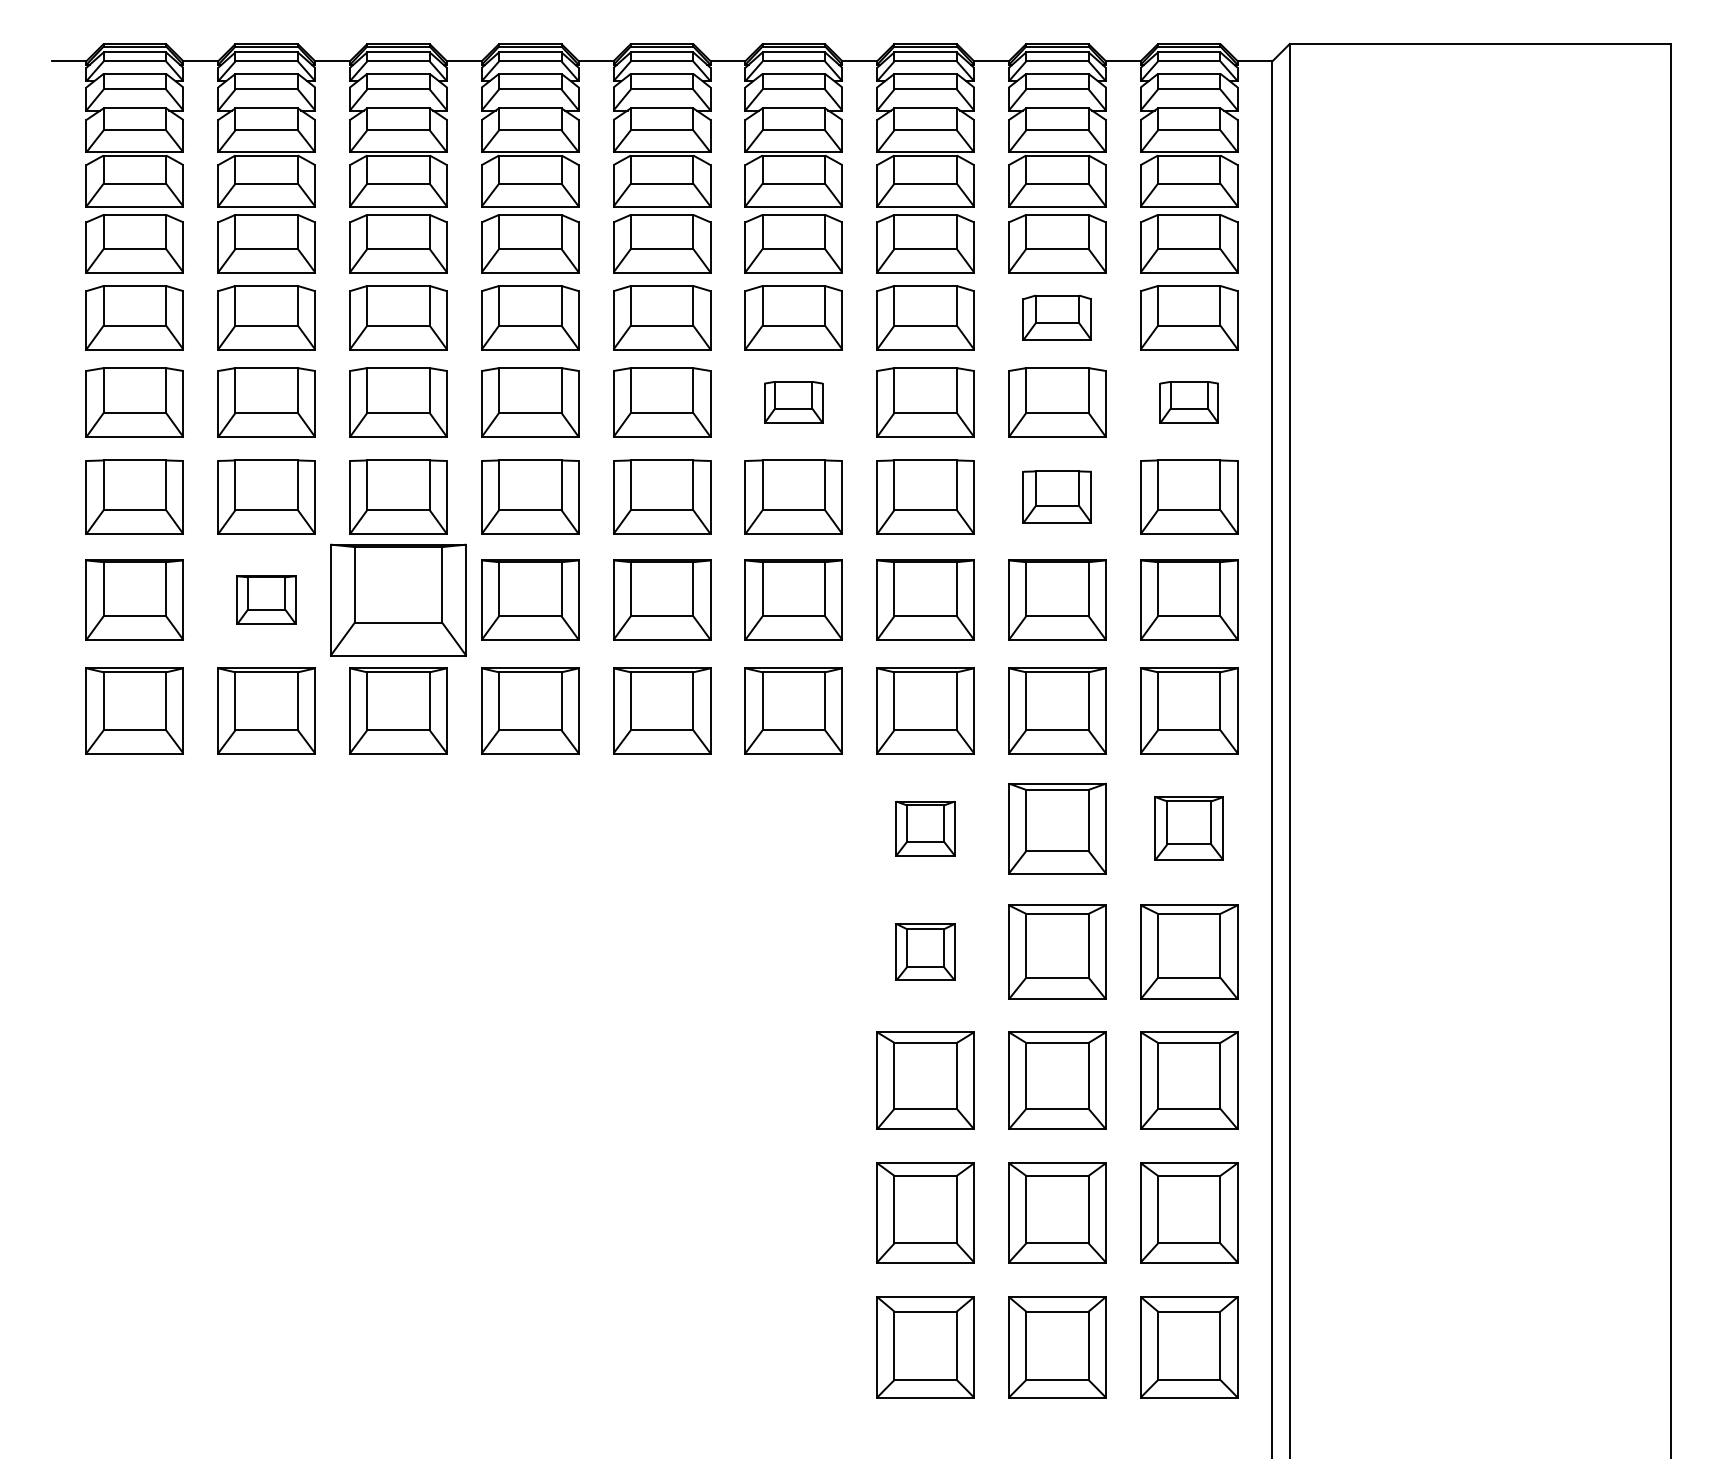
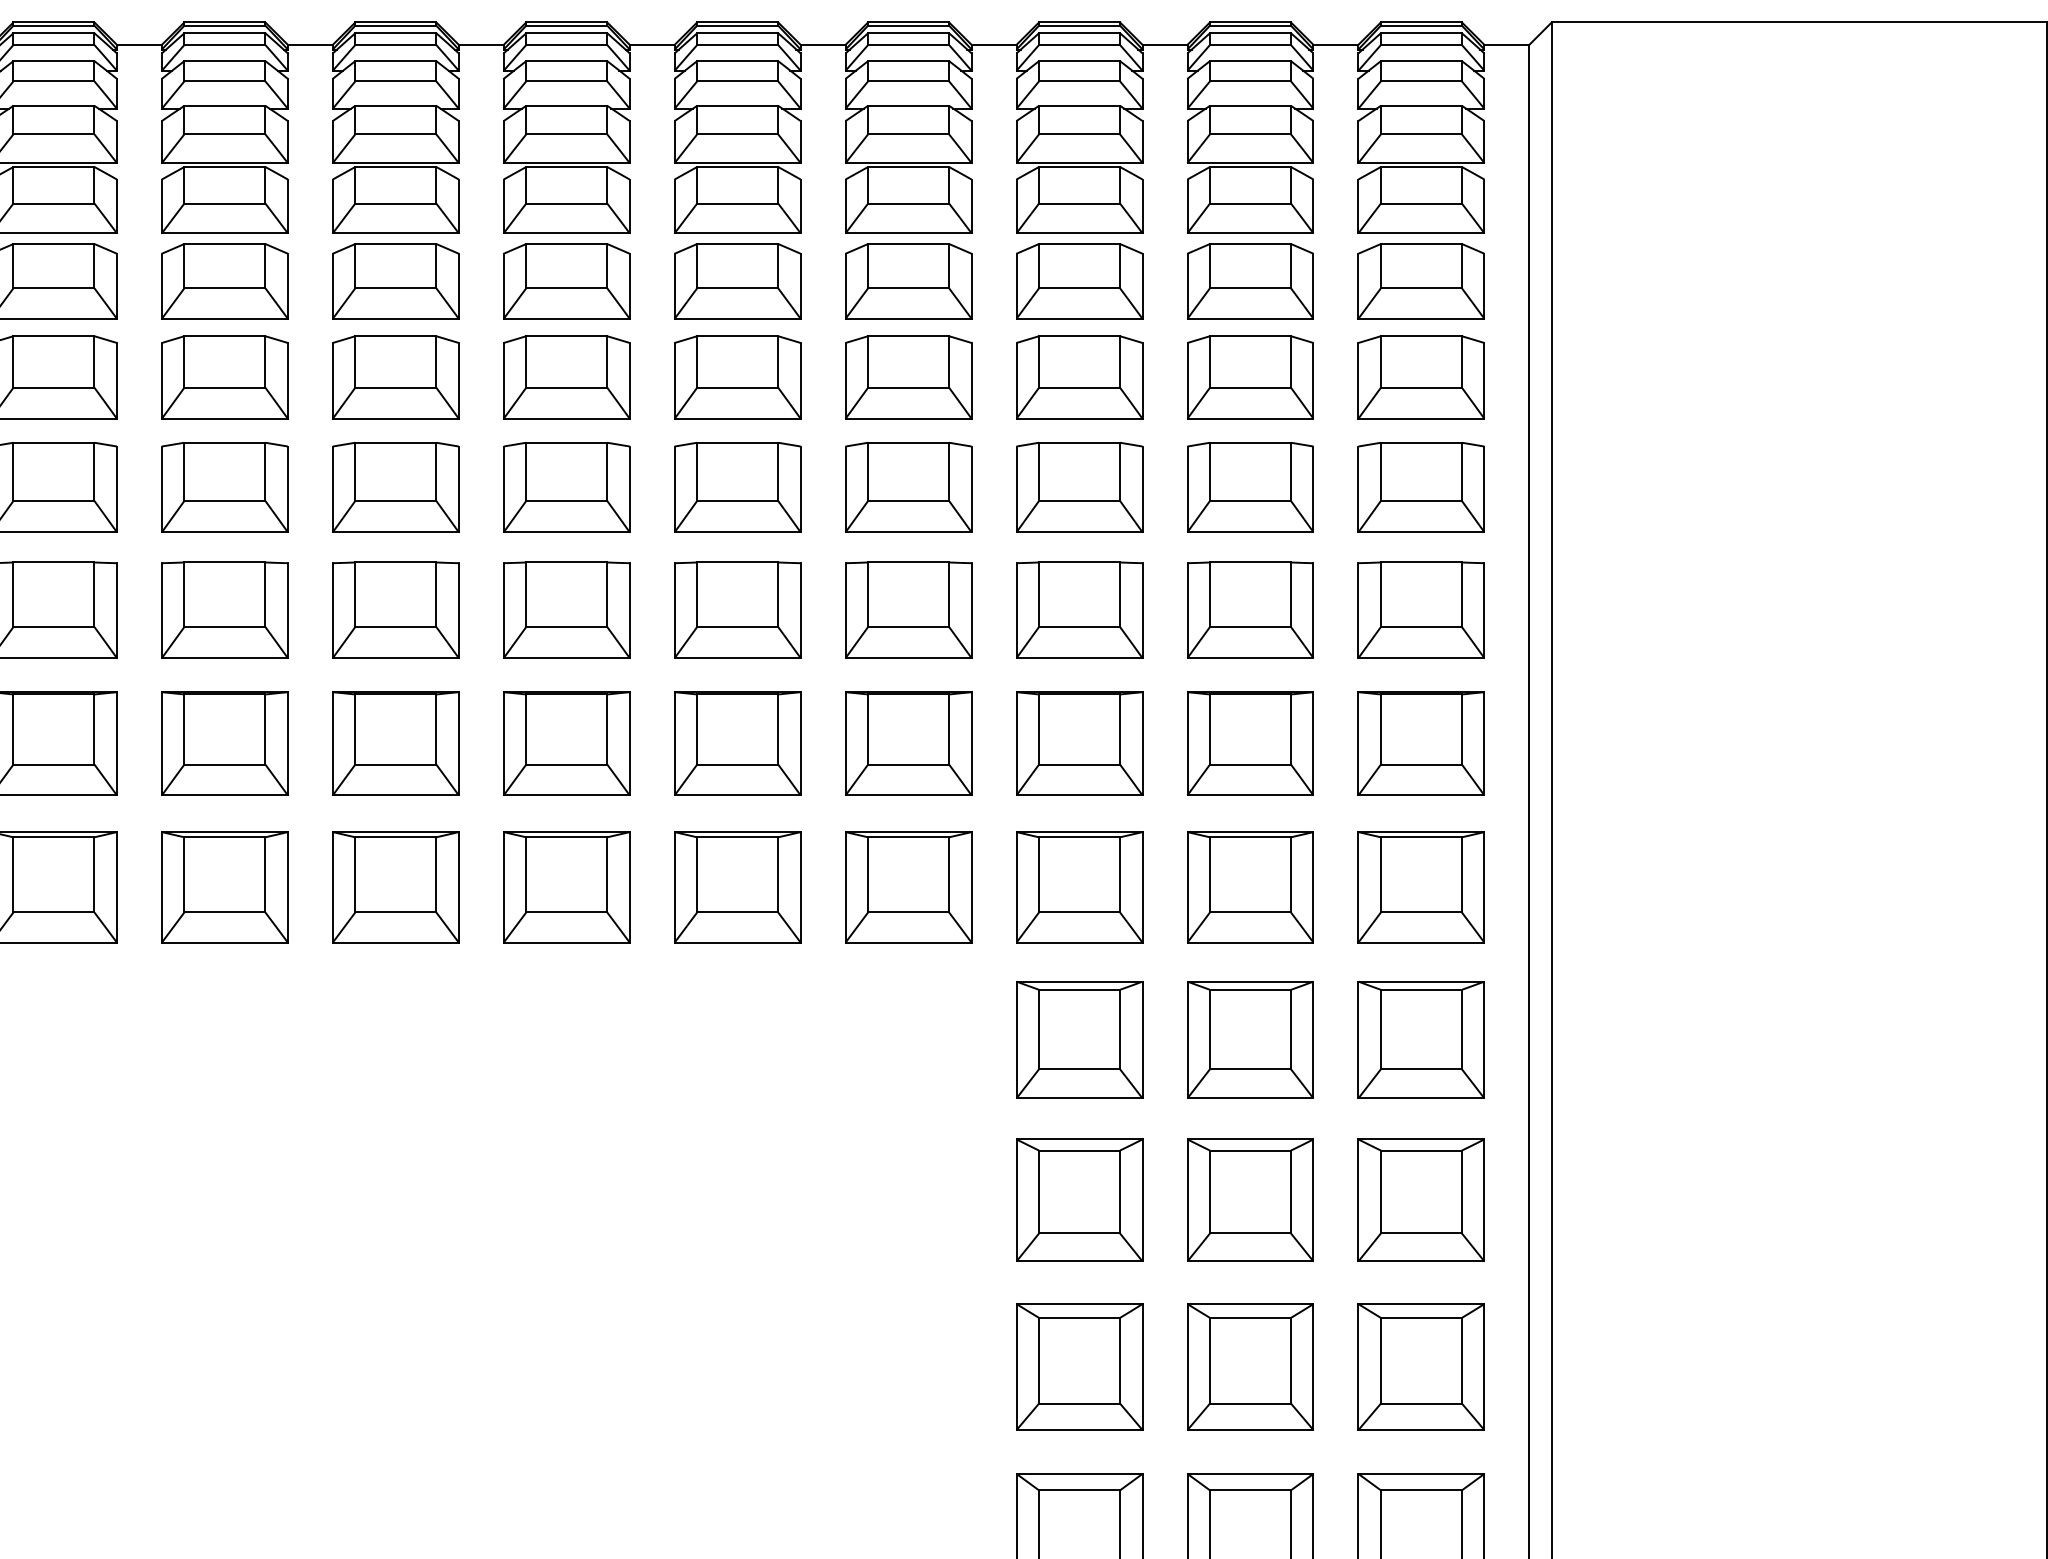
part: (1057, 317) -> (1250, 377), size x1.43
part: (793, 402) -> (908, 487), size x1.67
part: (1189, 402) -> (1421, 487), size x1.67
part: (1057, 496) -> (1250, 609), size x1.43
part: (266, 599) -> (224, 742), size x1.67
part: (398, 599) -> (395, 742), size x0.71
part: (925, 828) -> (1079, 1039), size x1.67
part: (1189, 828) -> (1421, 1039), size x1.43
part: (925, 951) -> (1079, 1199), size x1.67

